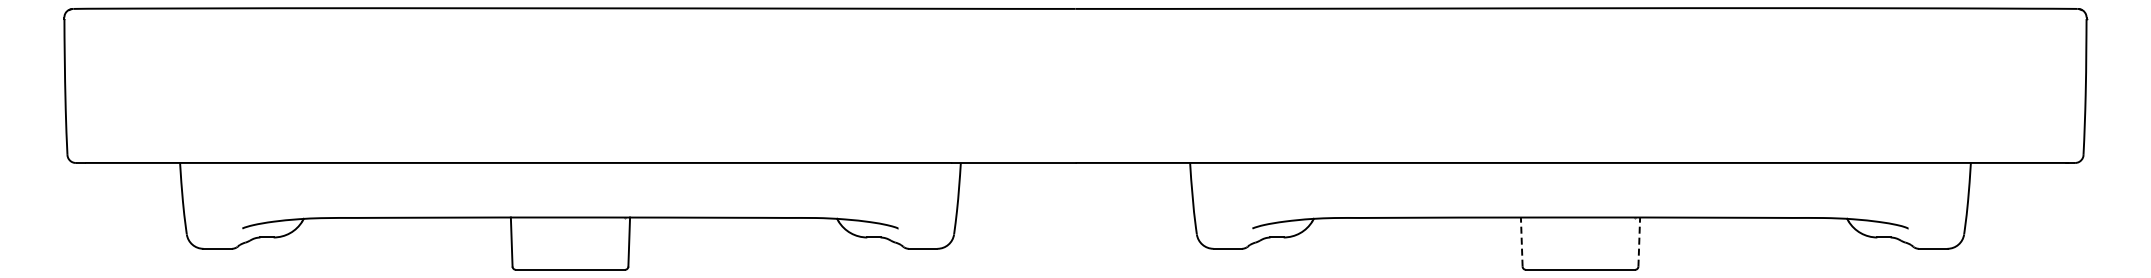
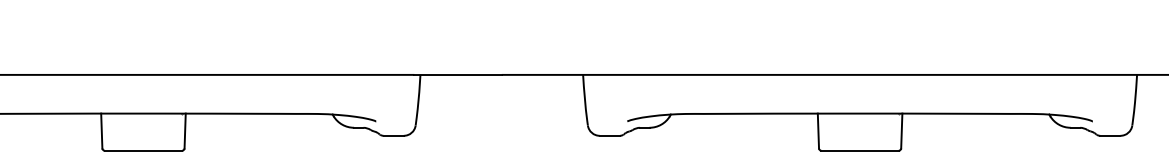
line: (1521, 242) -> (818, 131), dashed -> solid
line: (1639, 242) -> (901, 131), dashed -> solid

